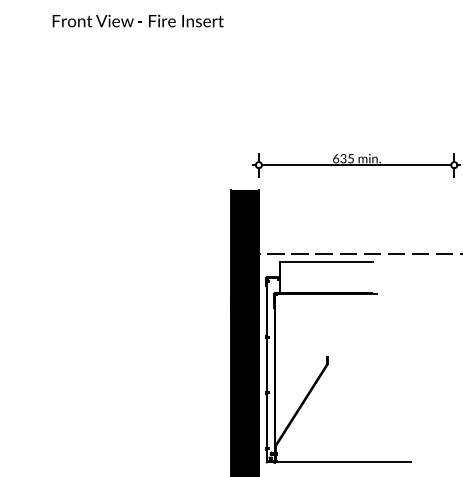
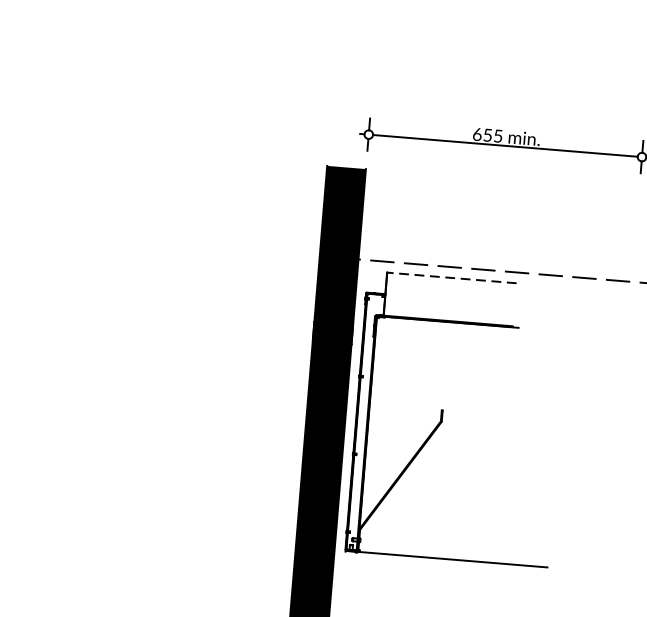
text: (343, 158) -> (487, 135), 635 -> 655
line: (325, 262) -> (450, 278), solid -> dashed

